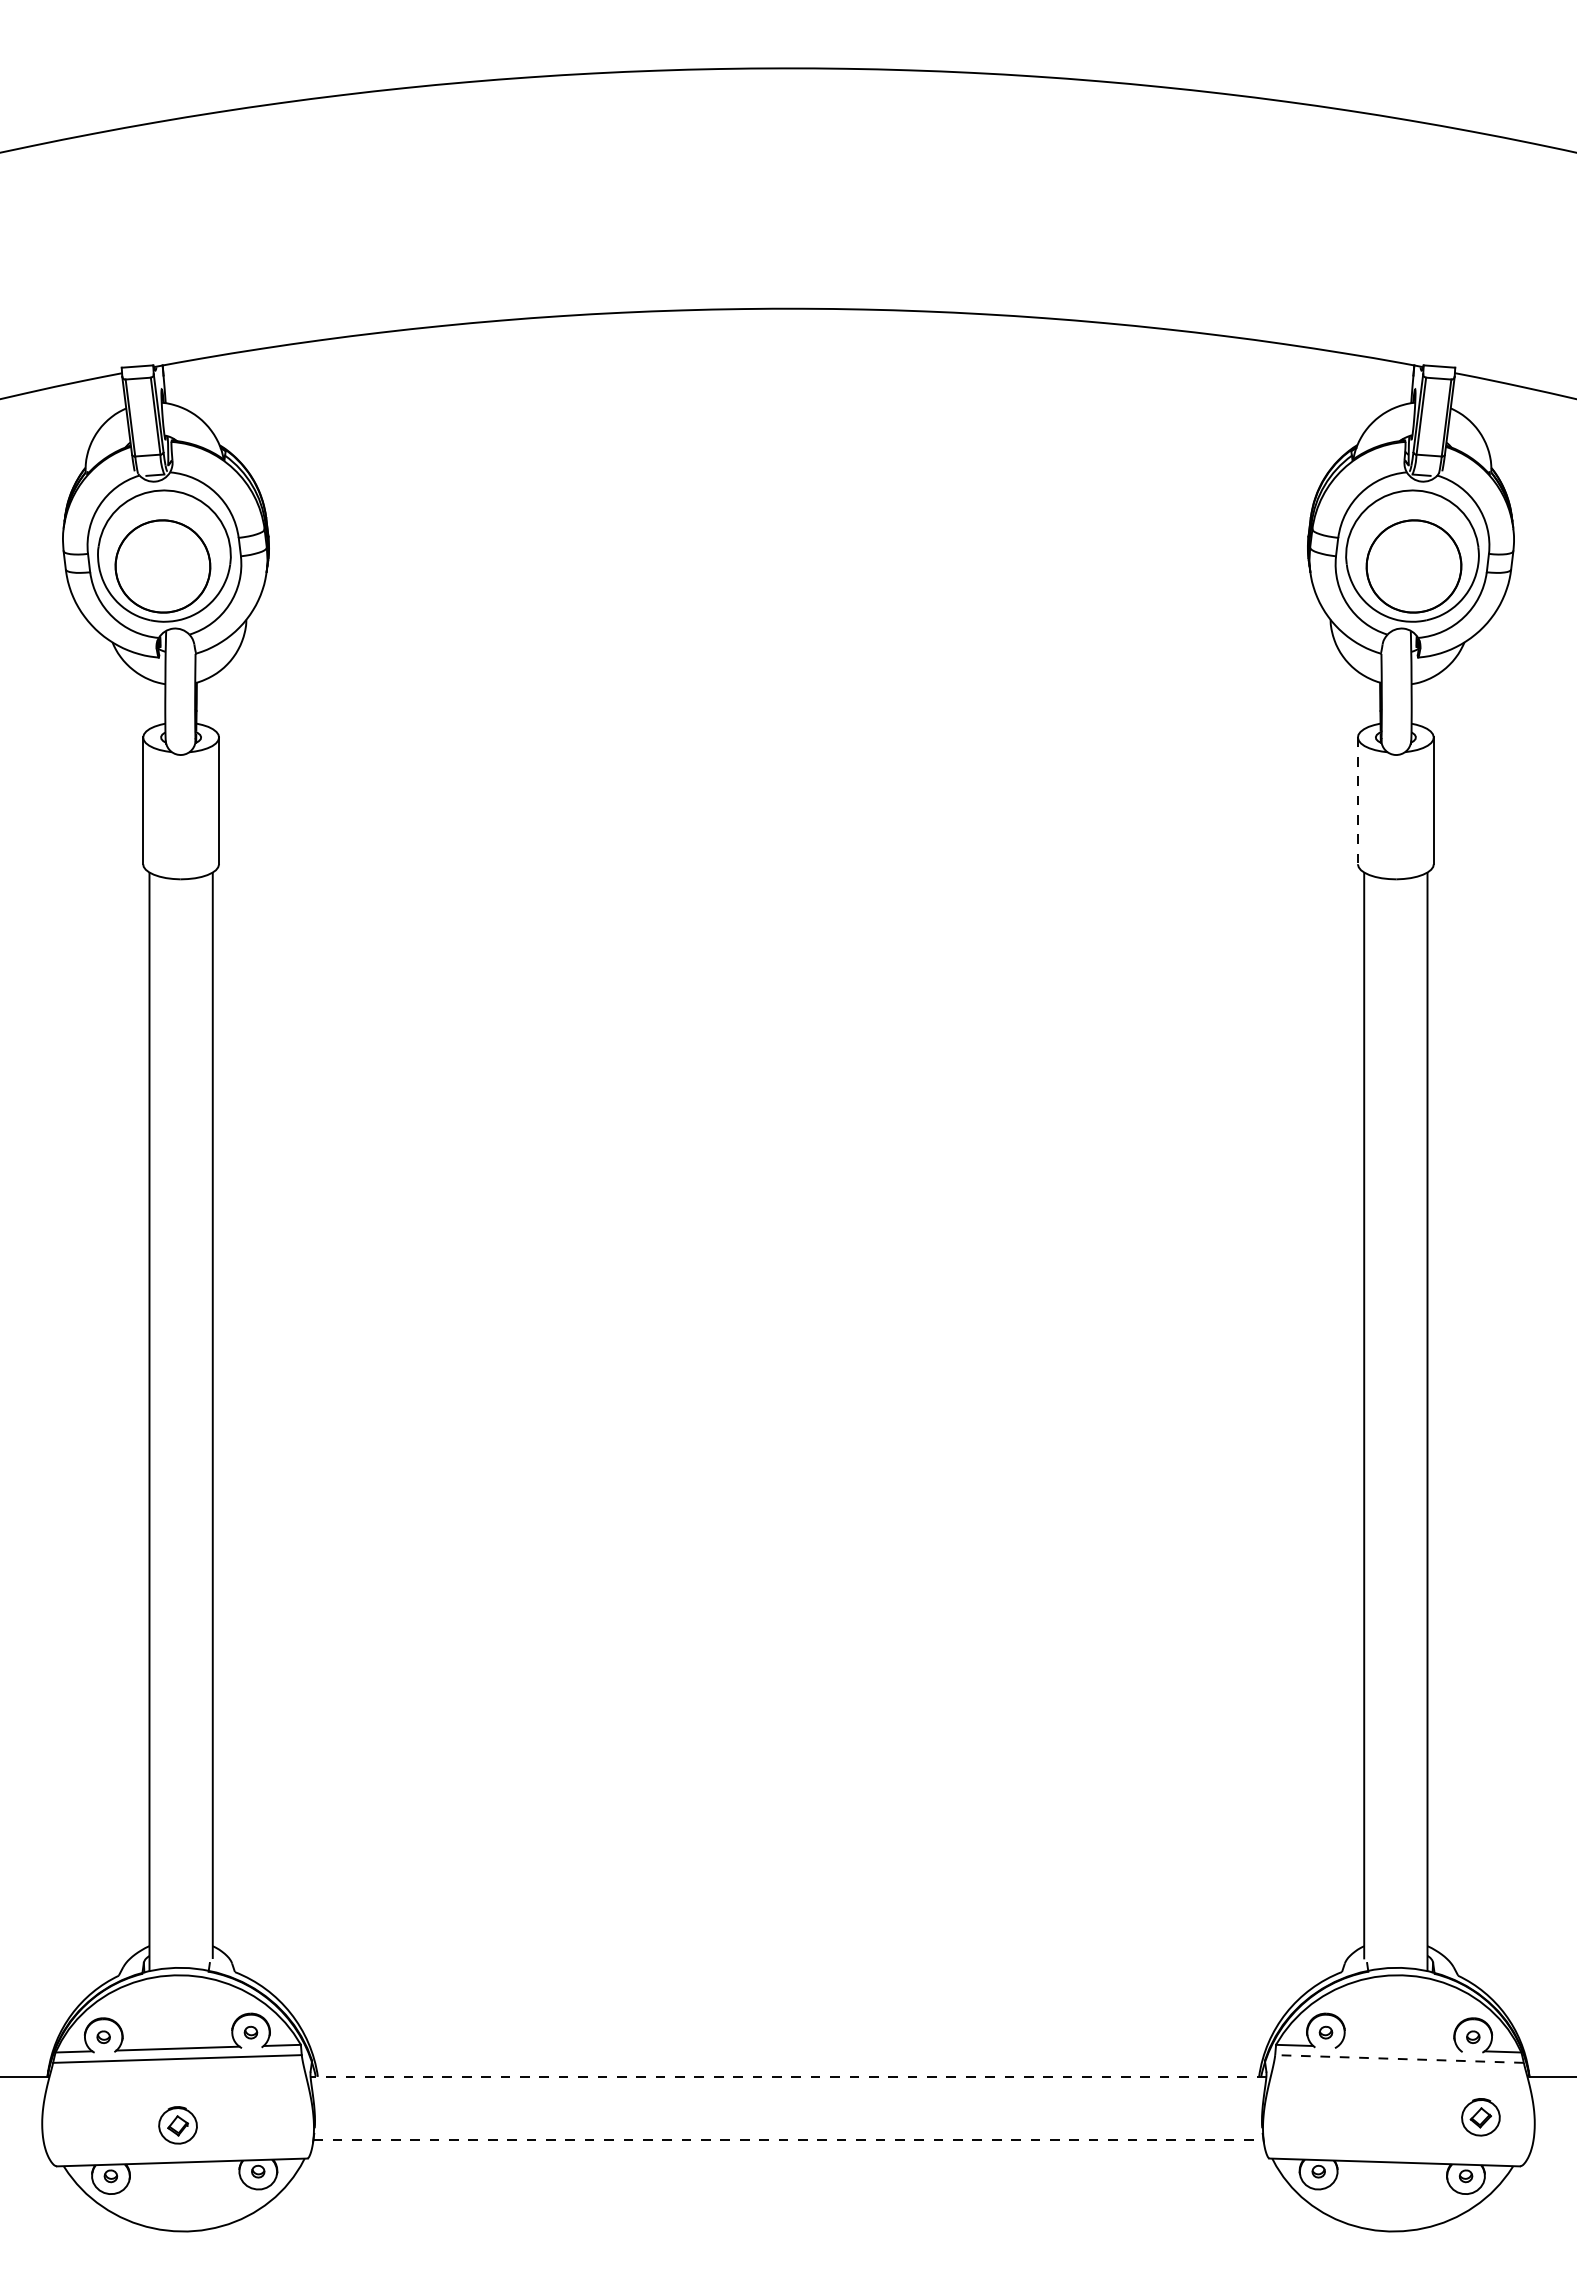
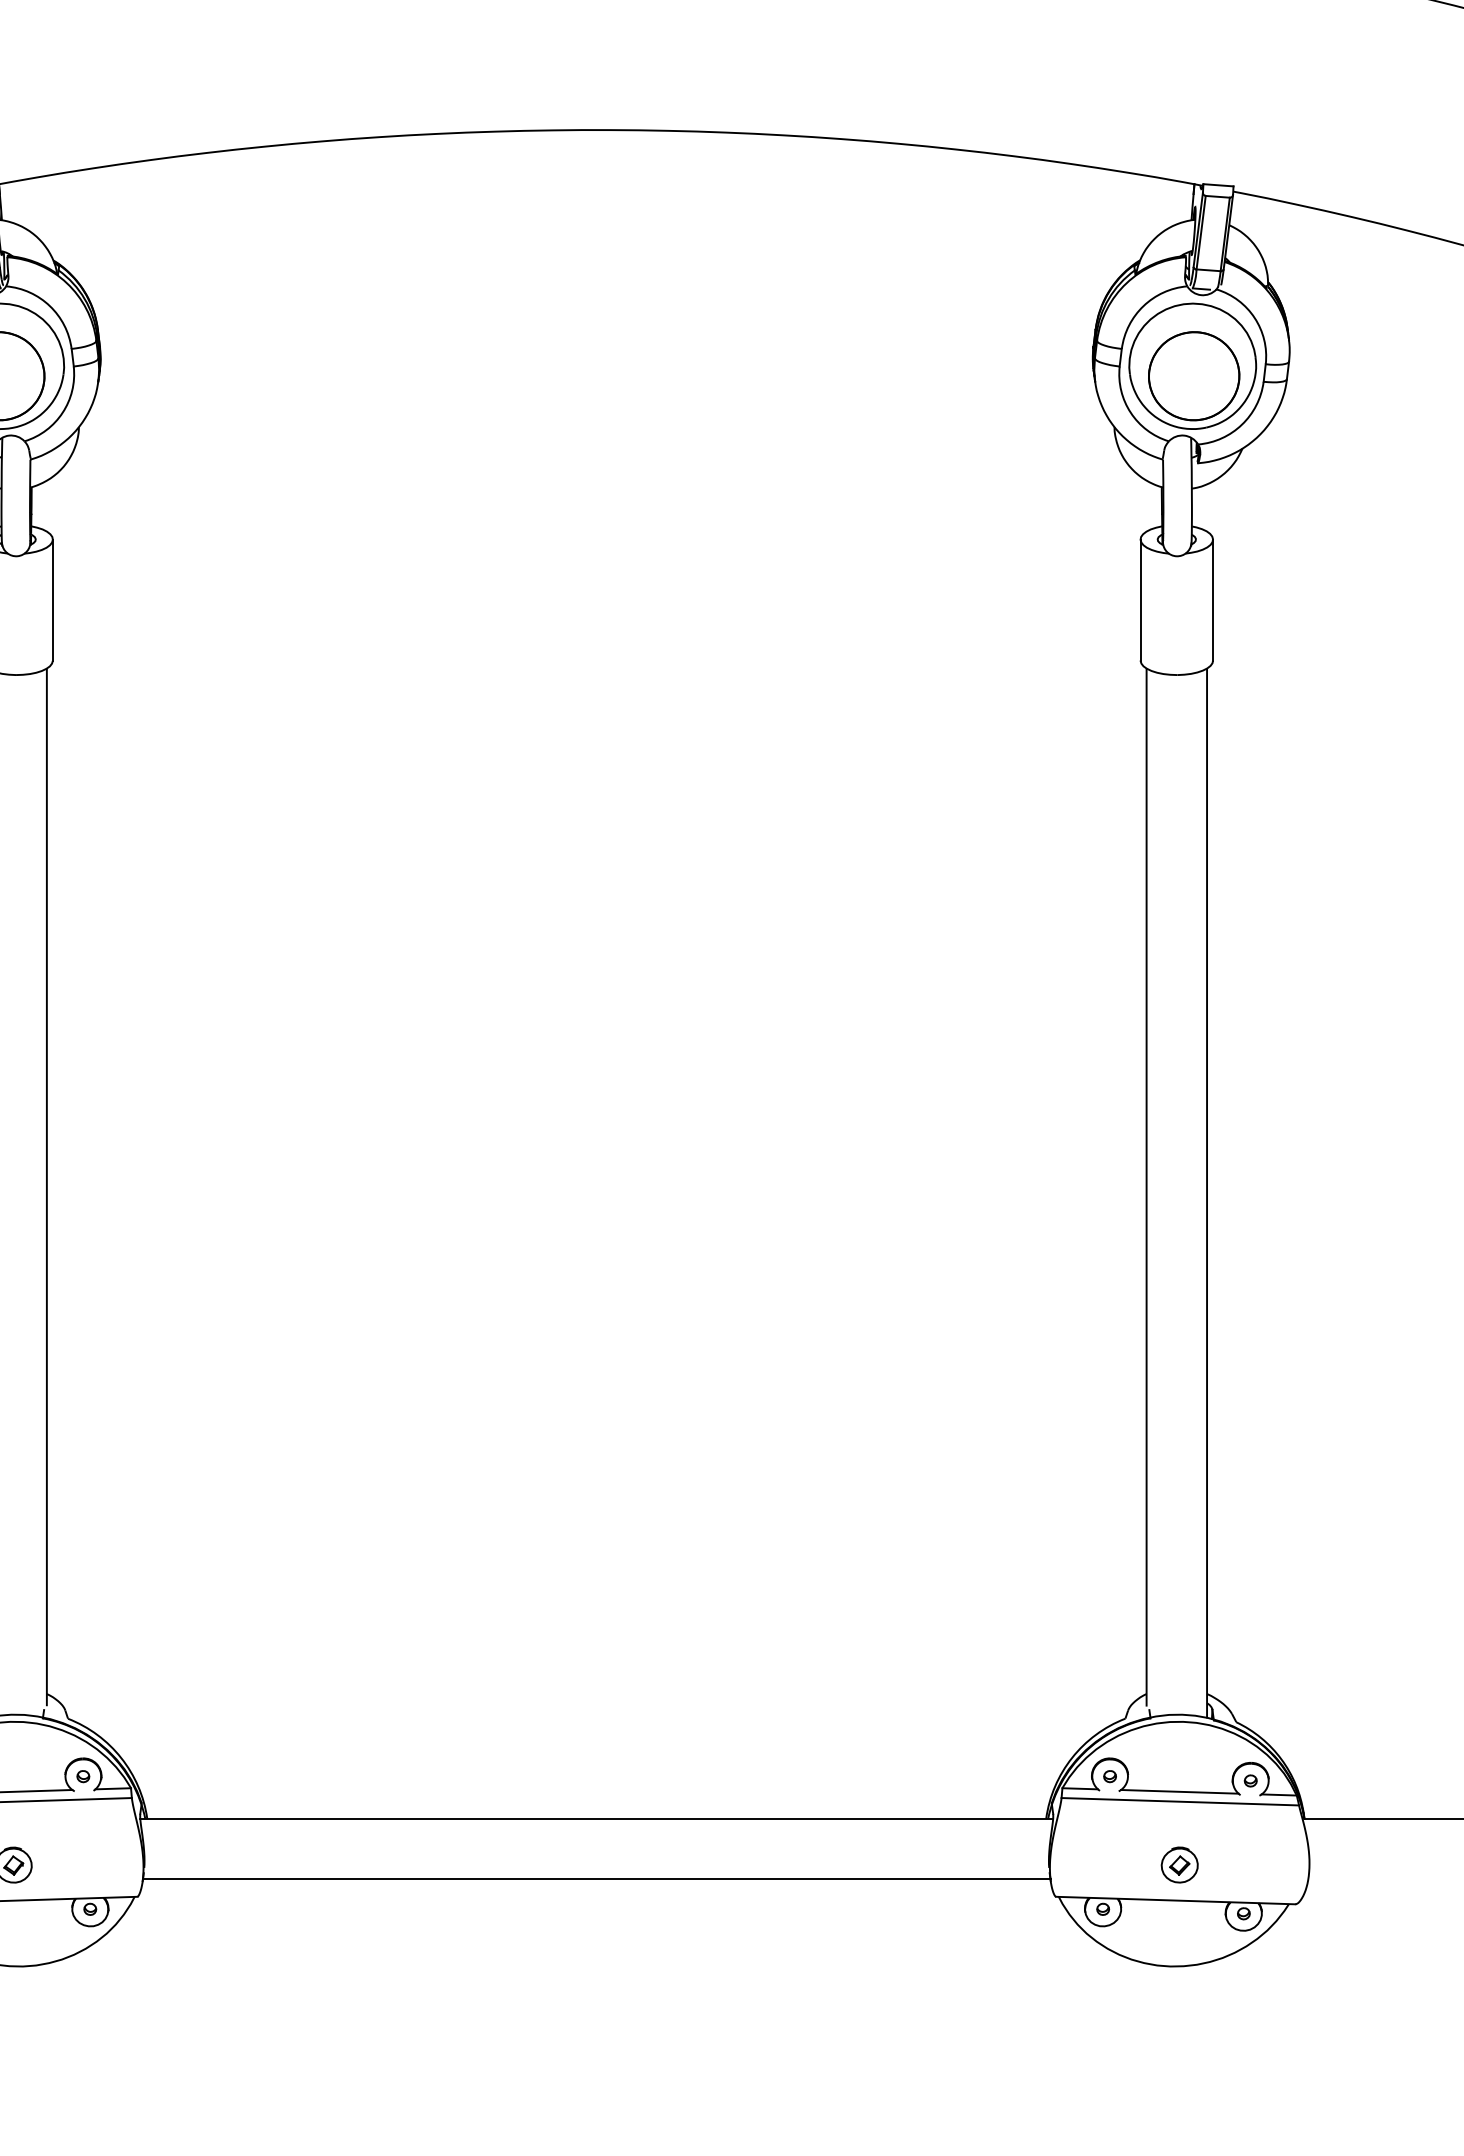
line: (1357, 801) -> (1140, 600), dashed -> solid
line: (1398, 2048) -> (1179, 1791), added
line: (1398, 2058) -> (1179, 1801), dashed -> solid
line: (788, 2076) -> (596, 1818), dashed -> solid
part: (1480, 2117) -> (1179, 1865), moved
line: (788, 2140) -> (596, 1879), dashed -> solid

